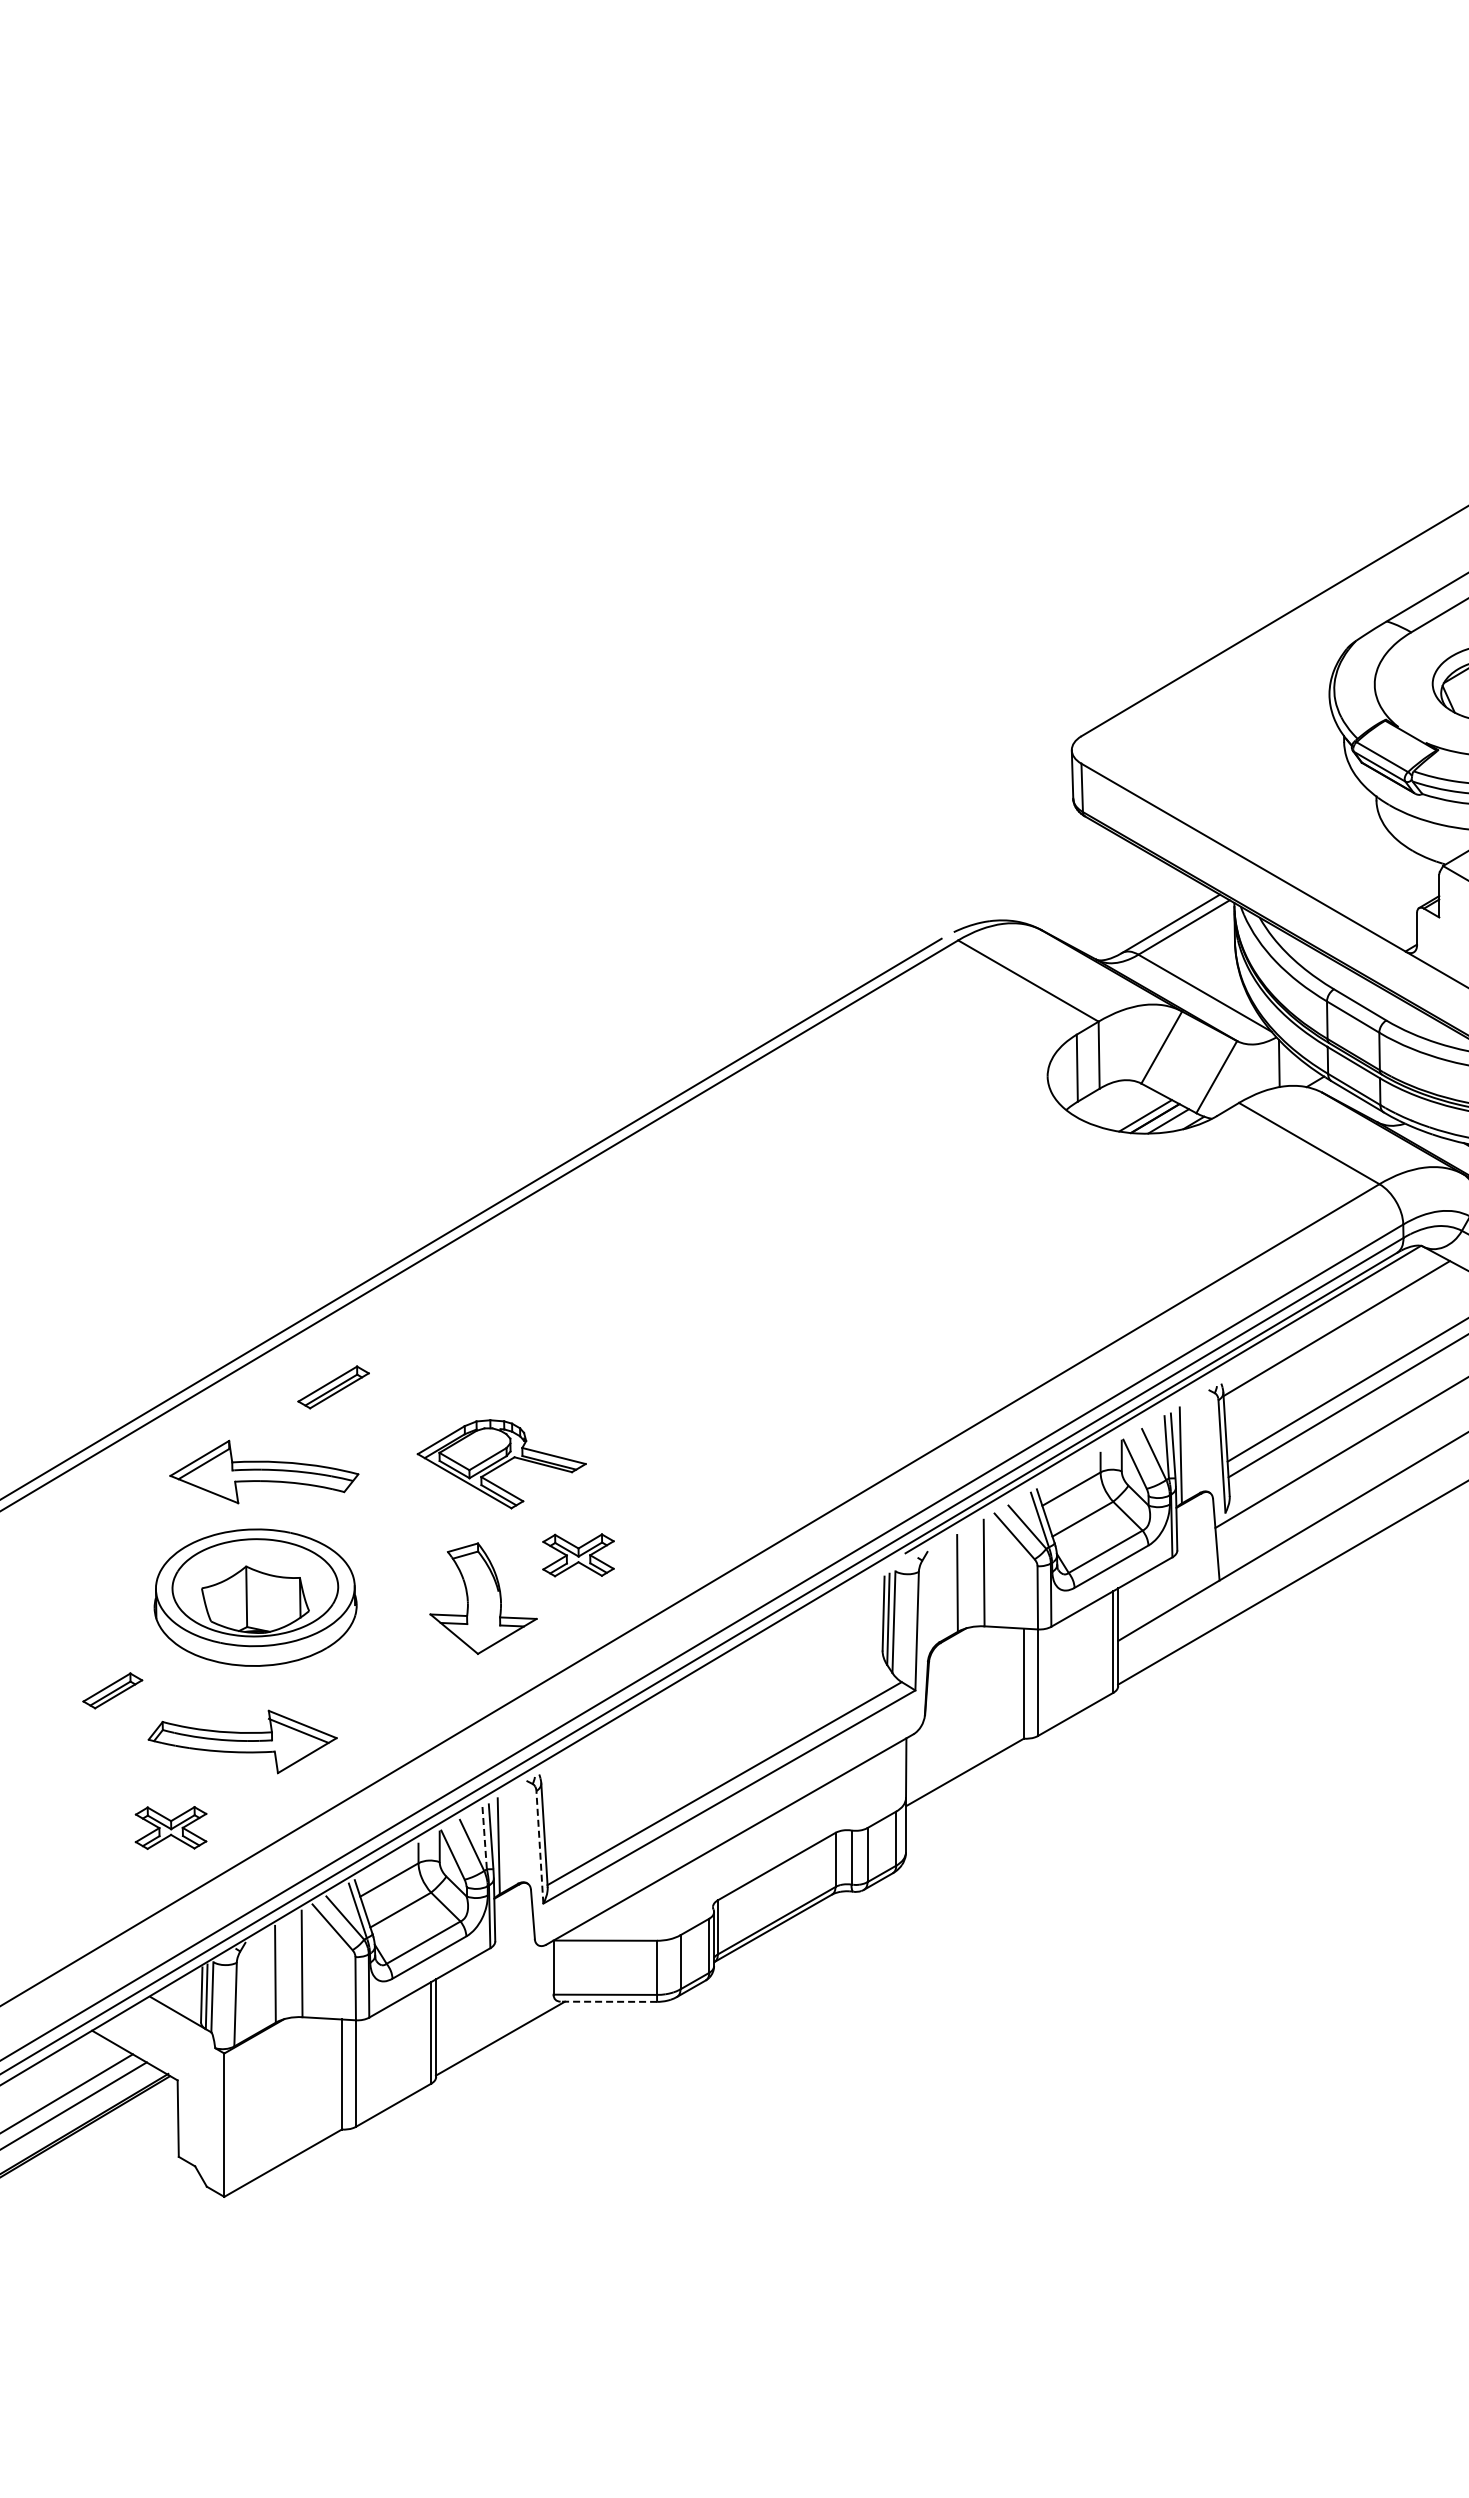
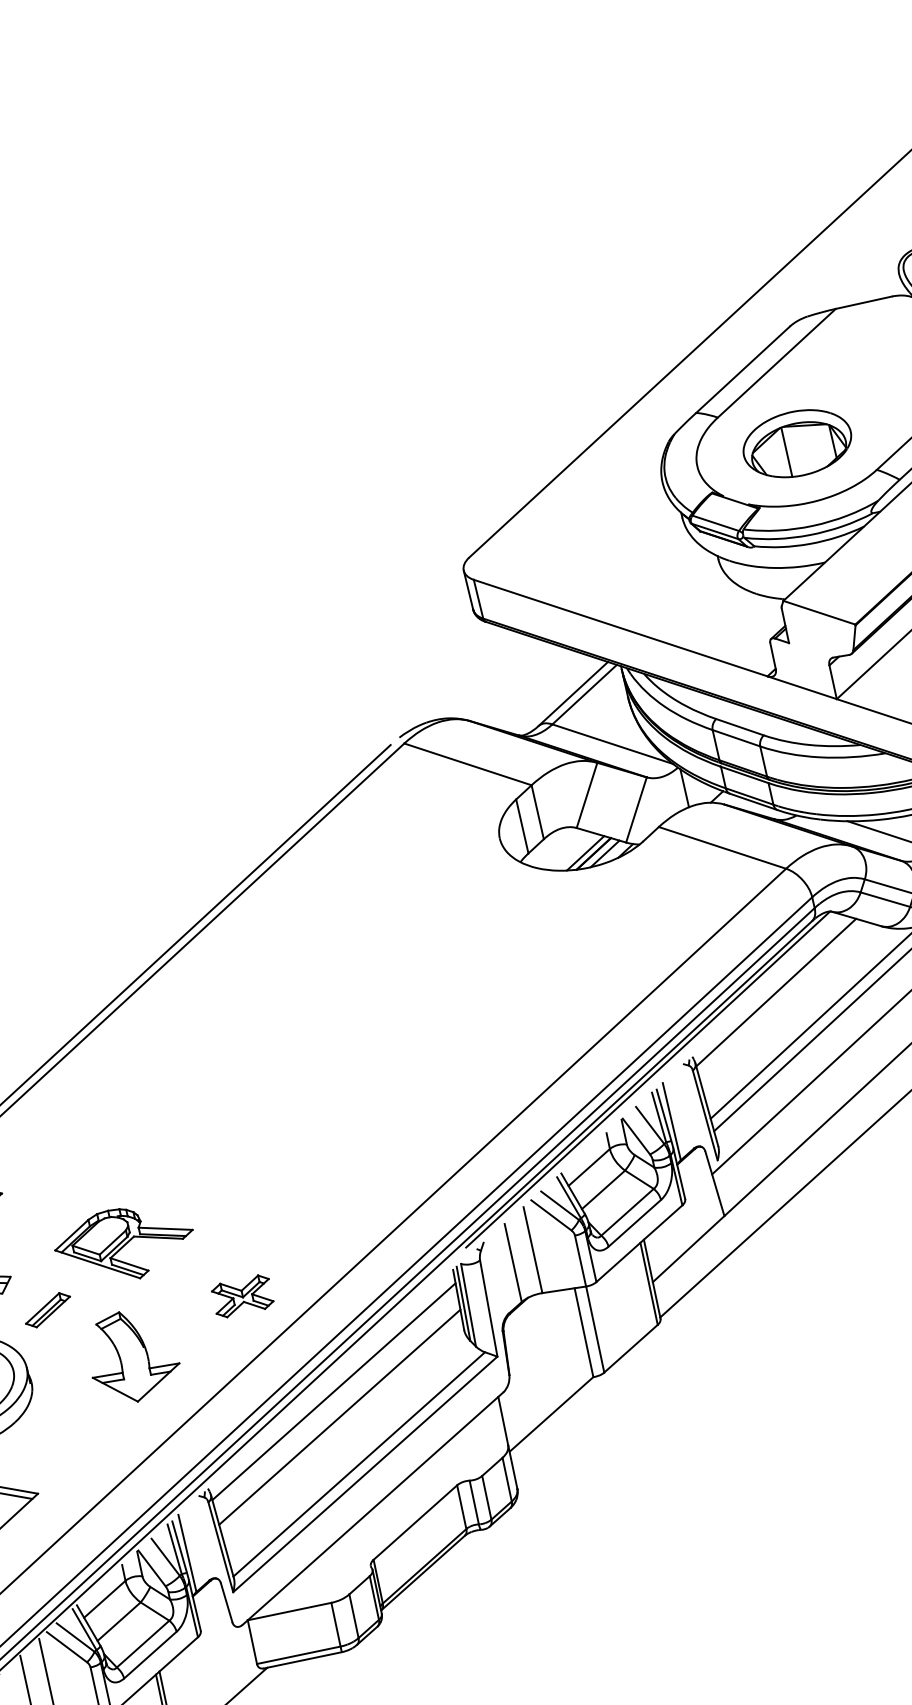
part: (393, 1522) -> (47, 1309), added
part: (578, 1555) -> (242, 1296), moved
line: (712, 1691) -> (333, 1392), added
line: (713, 1722) -> (339, 1416), added
line: (484, 1838) -> (174, 1549), dashed -> solid
line: (539, 1846) -> (220, 1546), dashed -> solid
line: (608, 2001) -> (302, 1660), dashed -> solid

